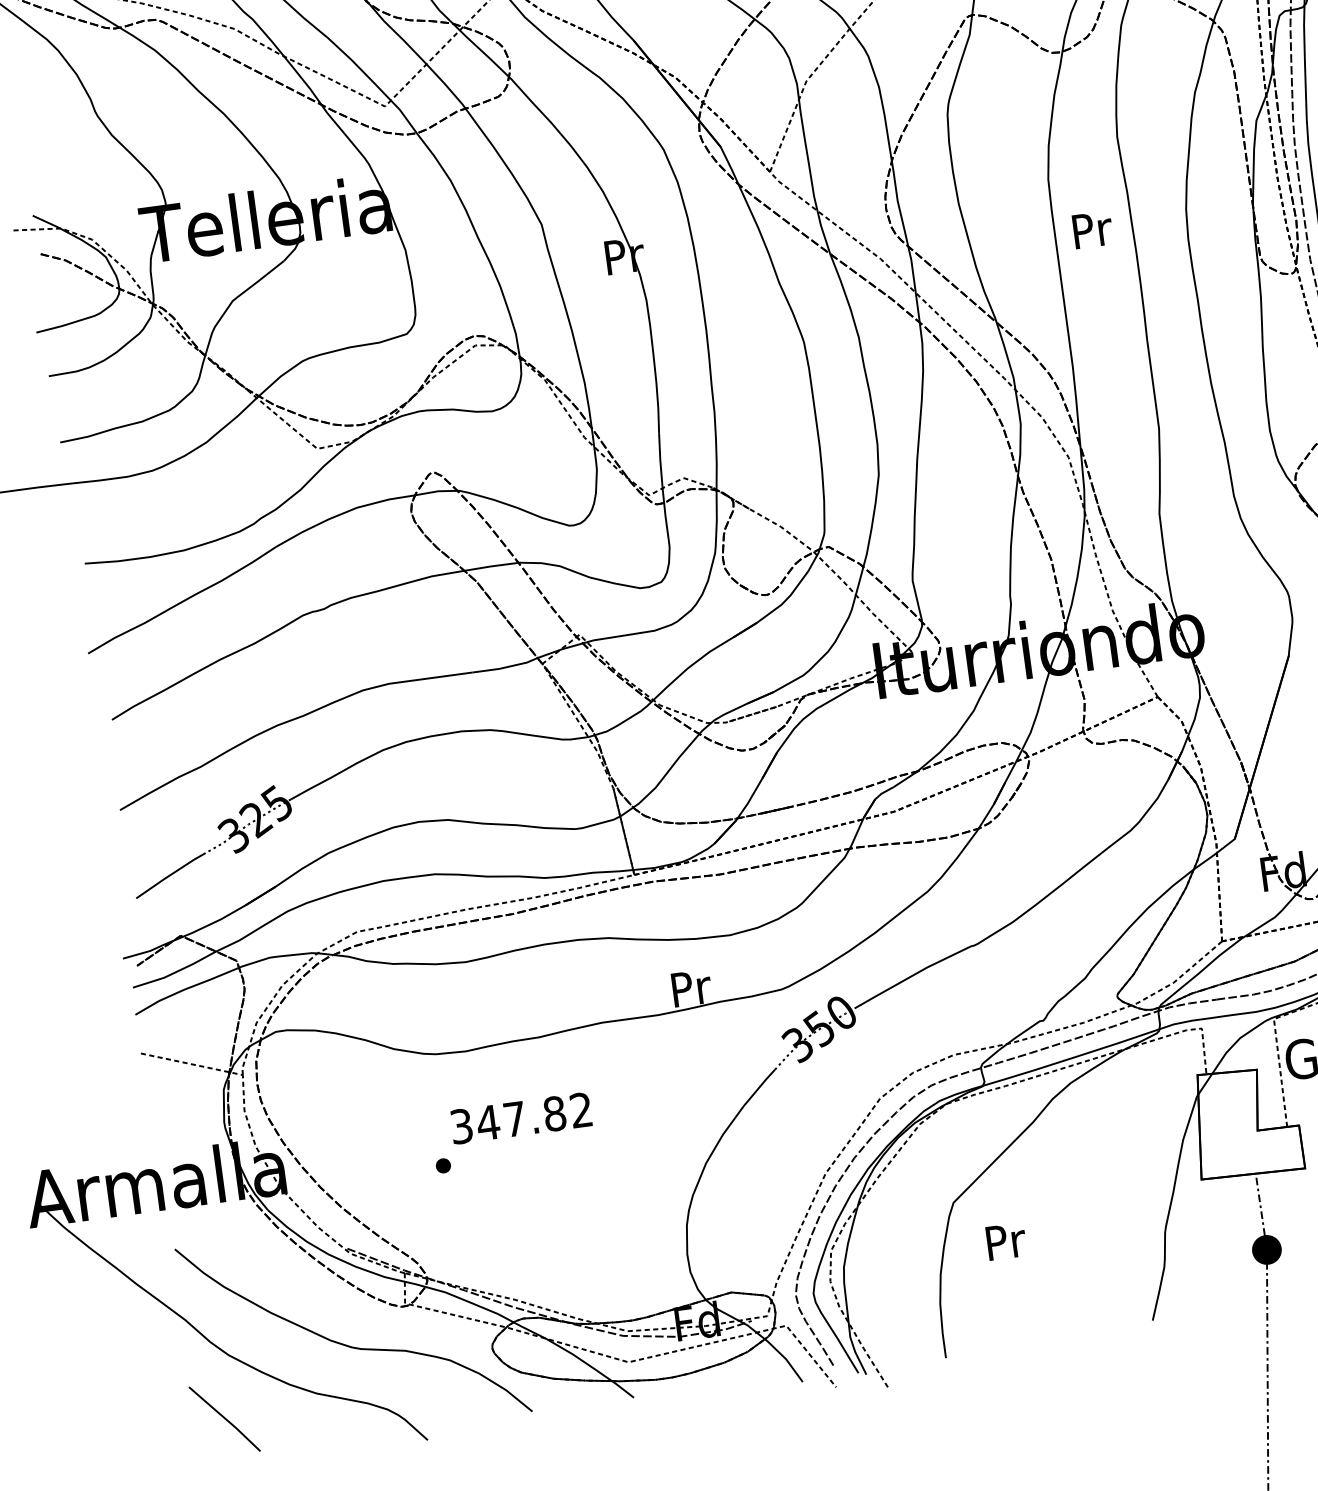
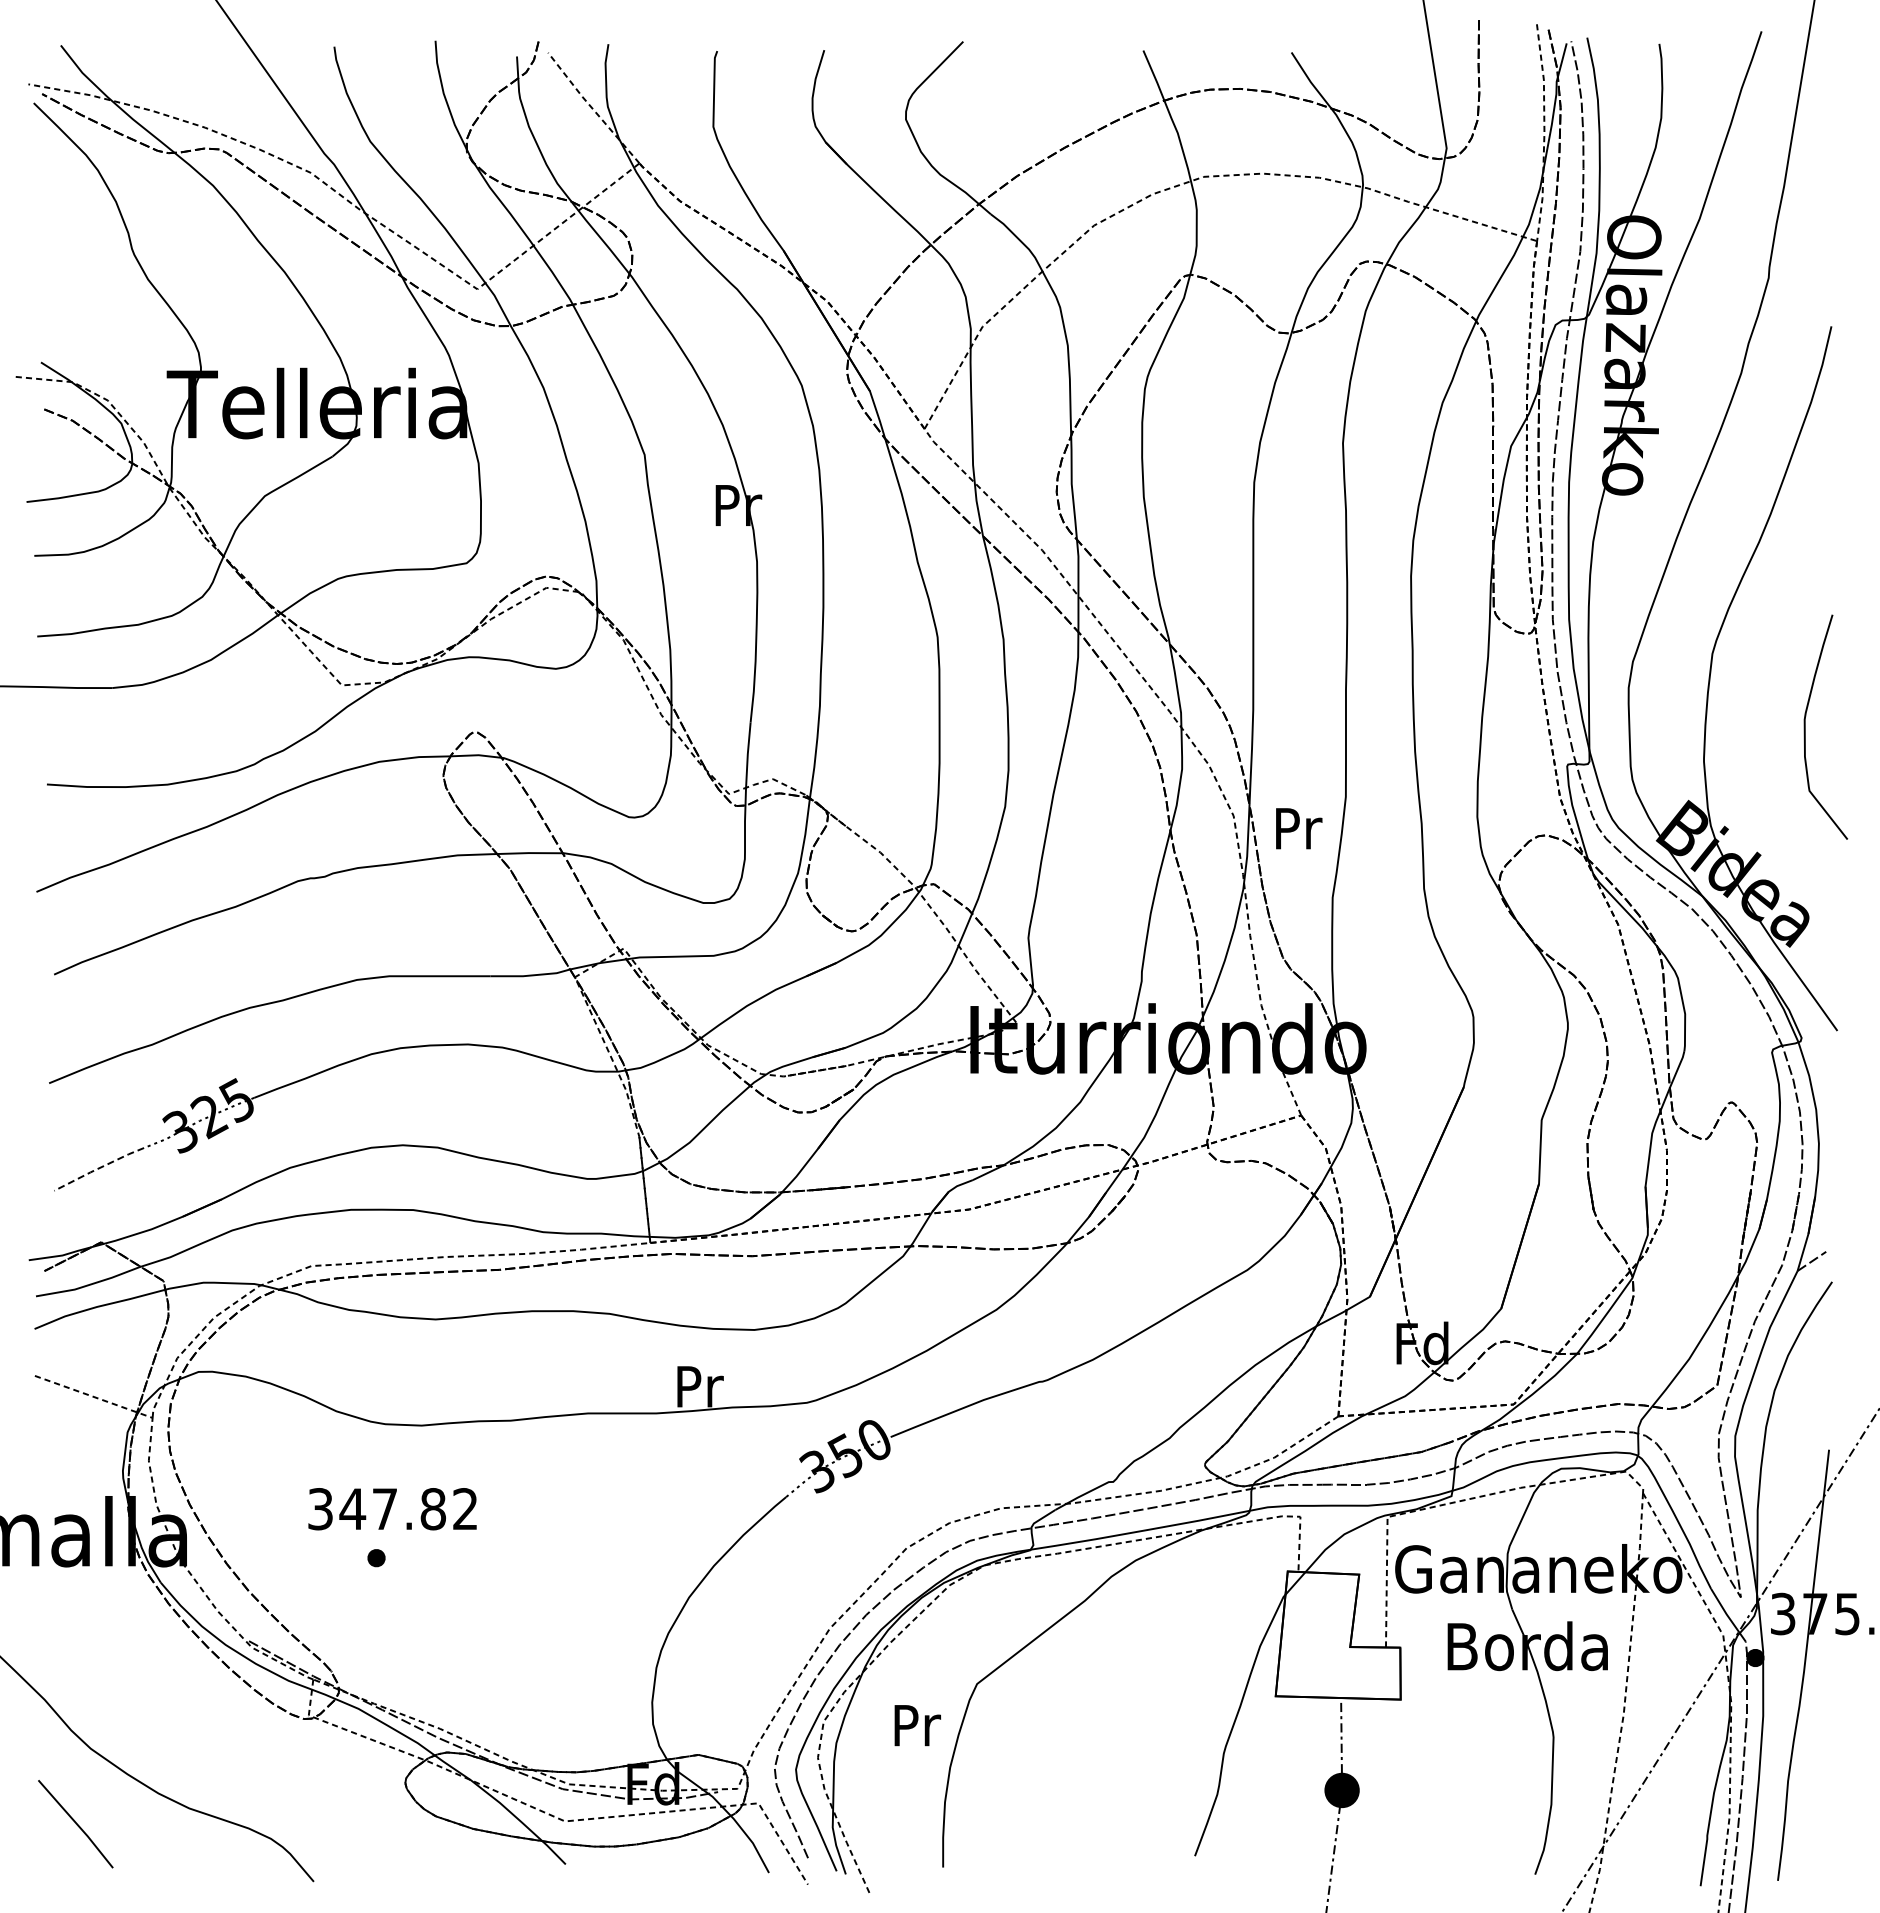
text: (1093, 229) -> (1299, 828), moved
line: (170, 875) -> (98, 1168), solid -> dashed
text: (521, 1118) -> (392, 1509), moved
text: (1006, 1241) -> (917, 1725), moved
curve: (349, 1345) -> (235, 1756), removed

